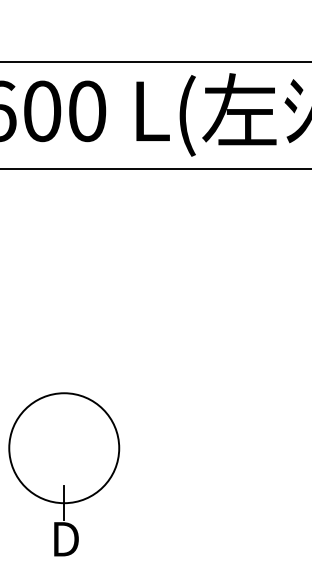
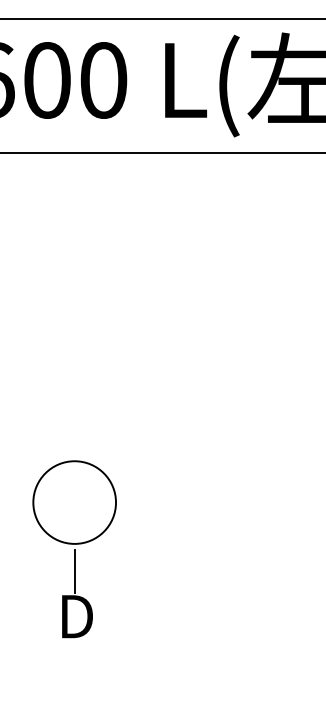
circle: (64, 448) -> (74, 502), size x0.6

